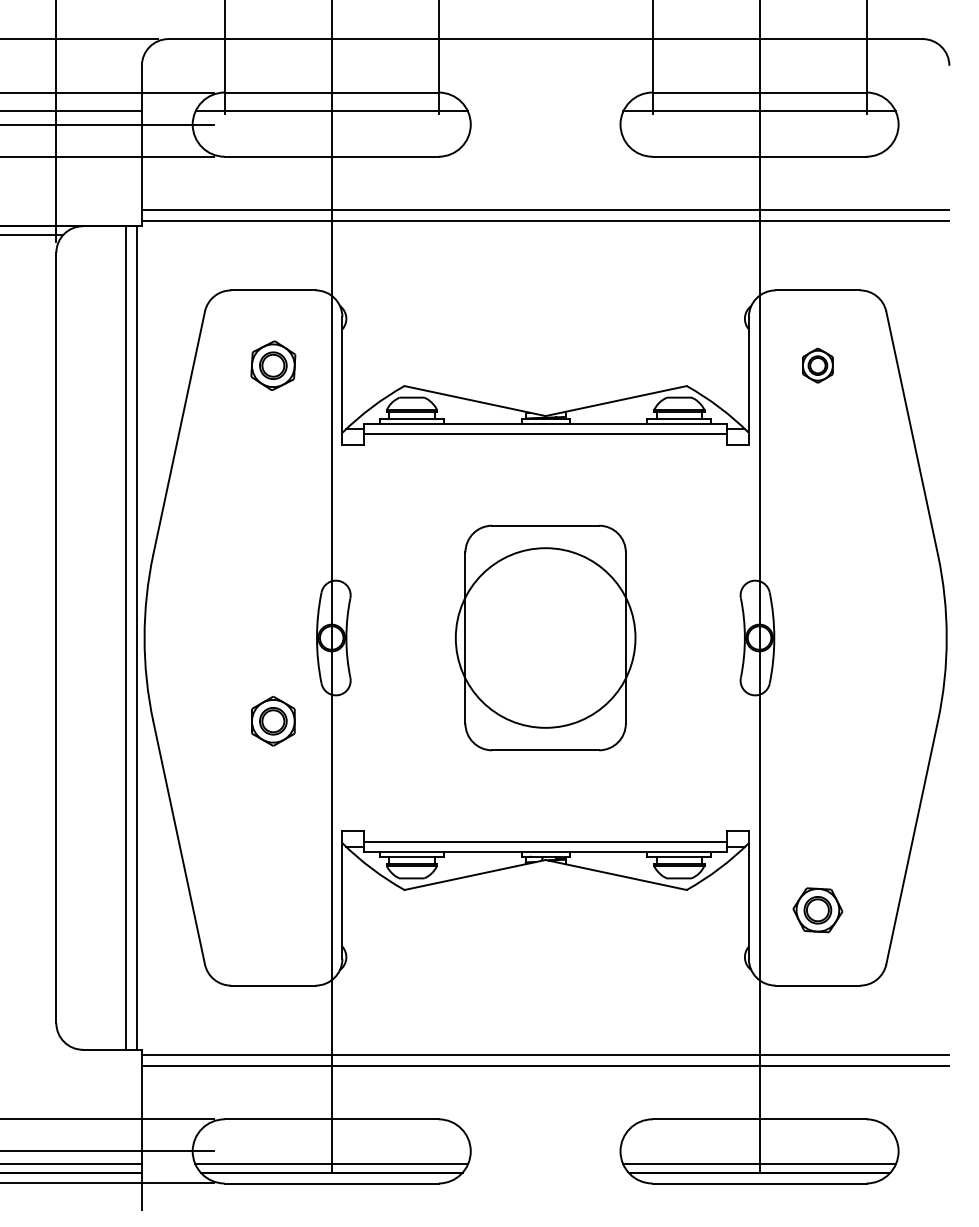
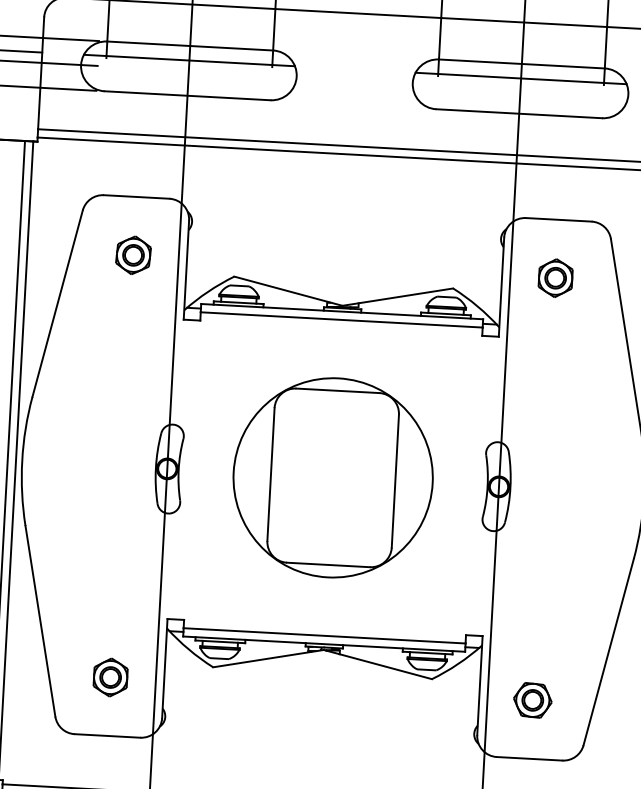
part: (817, 365) -> (555, 278), size x1.43
circle: (545, 637) -> (333, 477), size x1.43
part: (273, 721) -> (110, 677), moved

